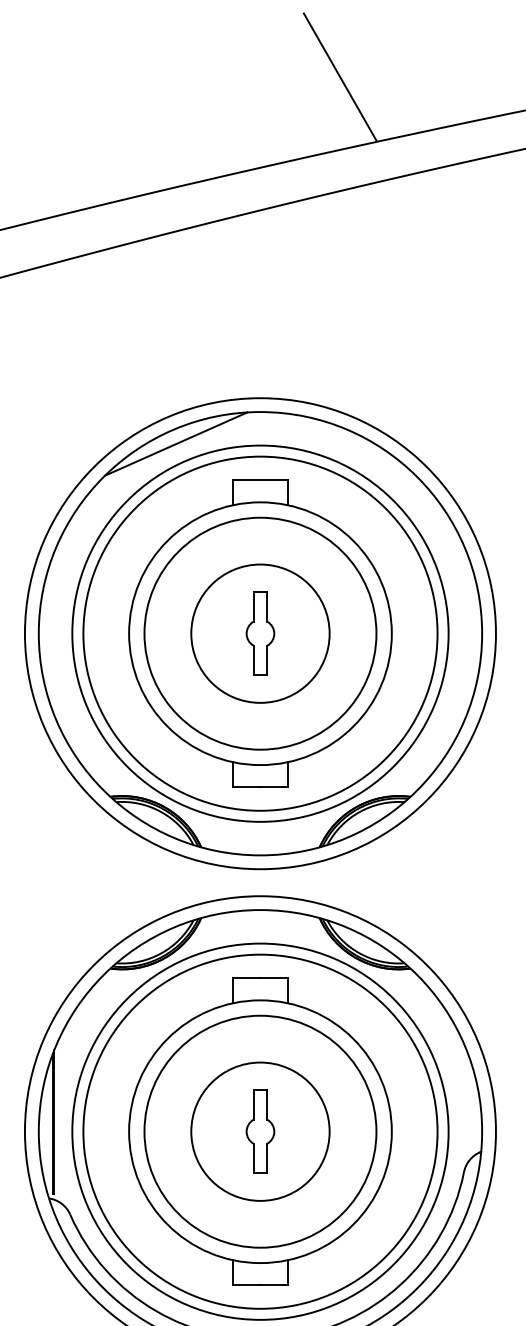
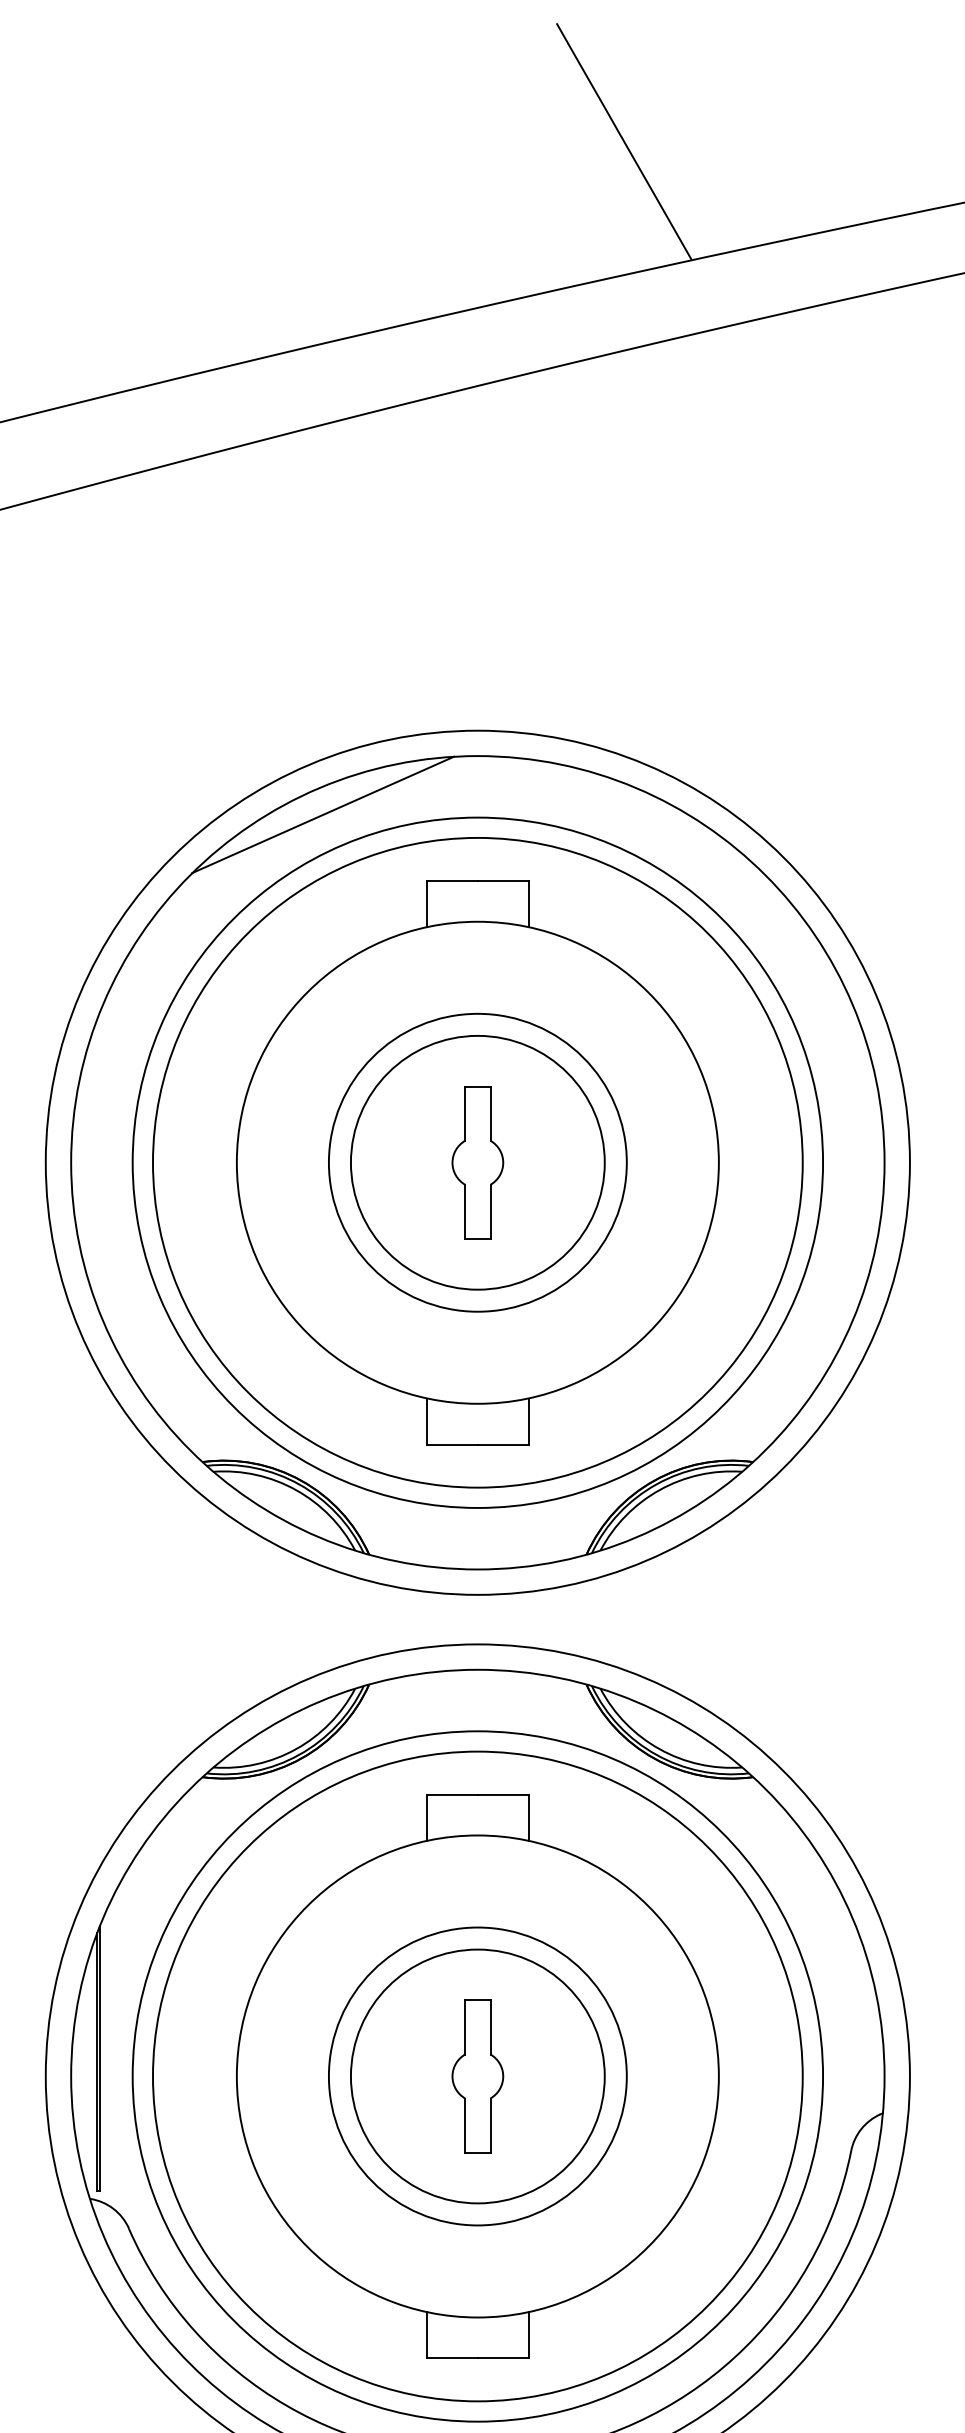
circle: (260, 633) -> (477, 1162), size x0.7
circle: (260, 1131) -> (477, 2076), size x0.7

